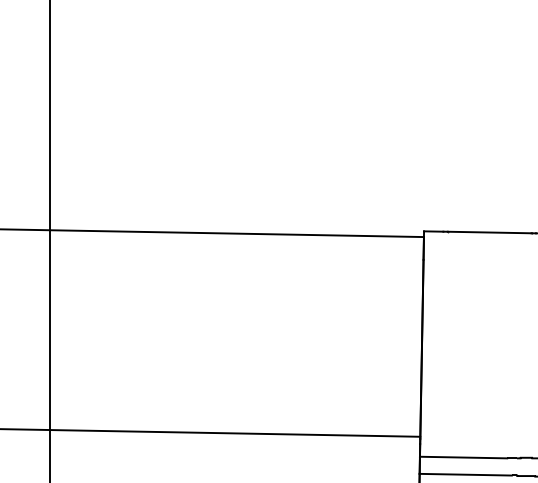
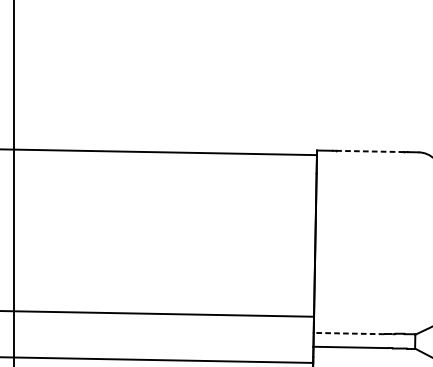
line: (489, 232) -> (370, 151), solid -> dashed
line: (463, 457) -> (348, 333), solid -> dashed

